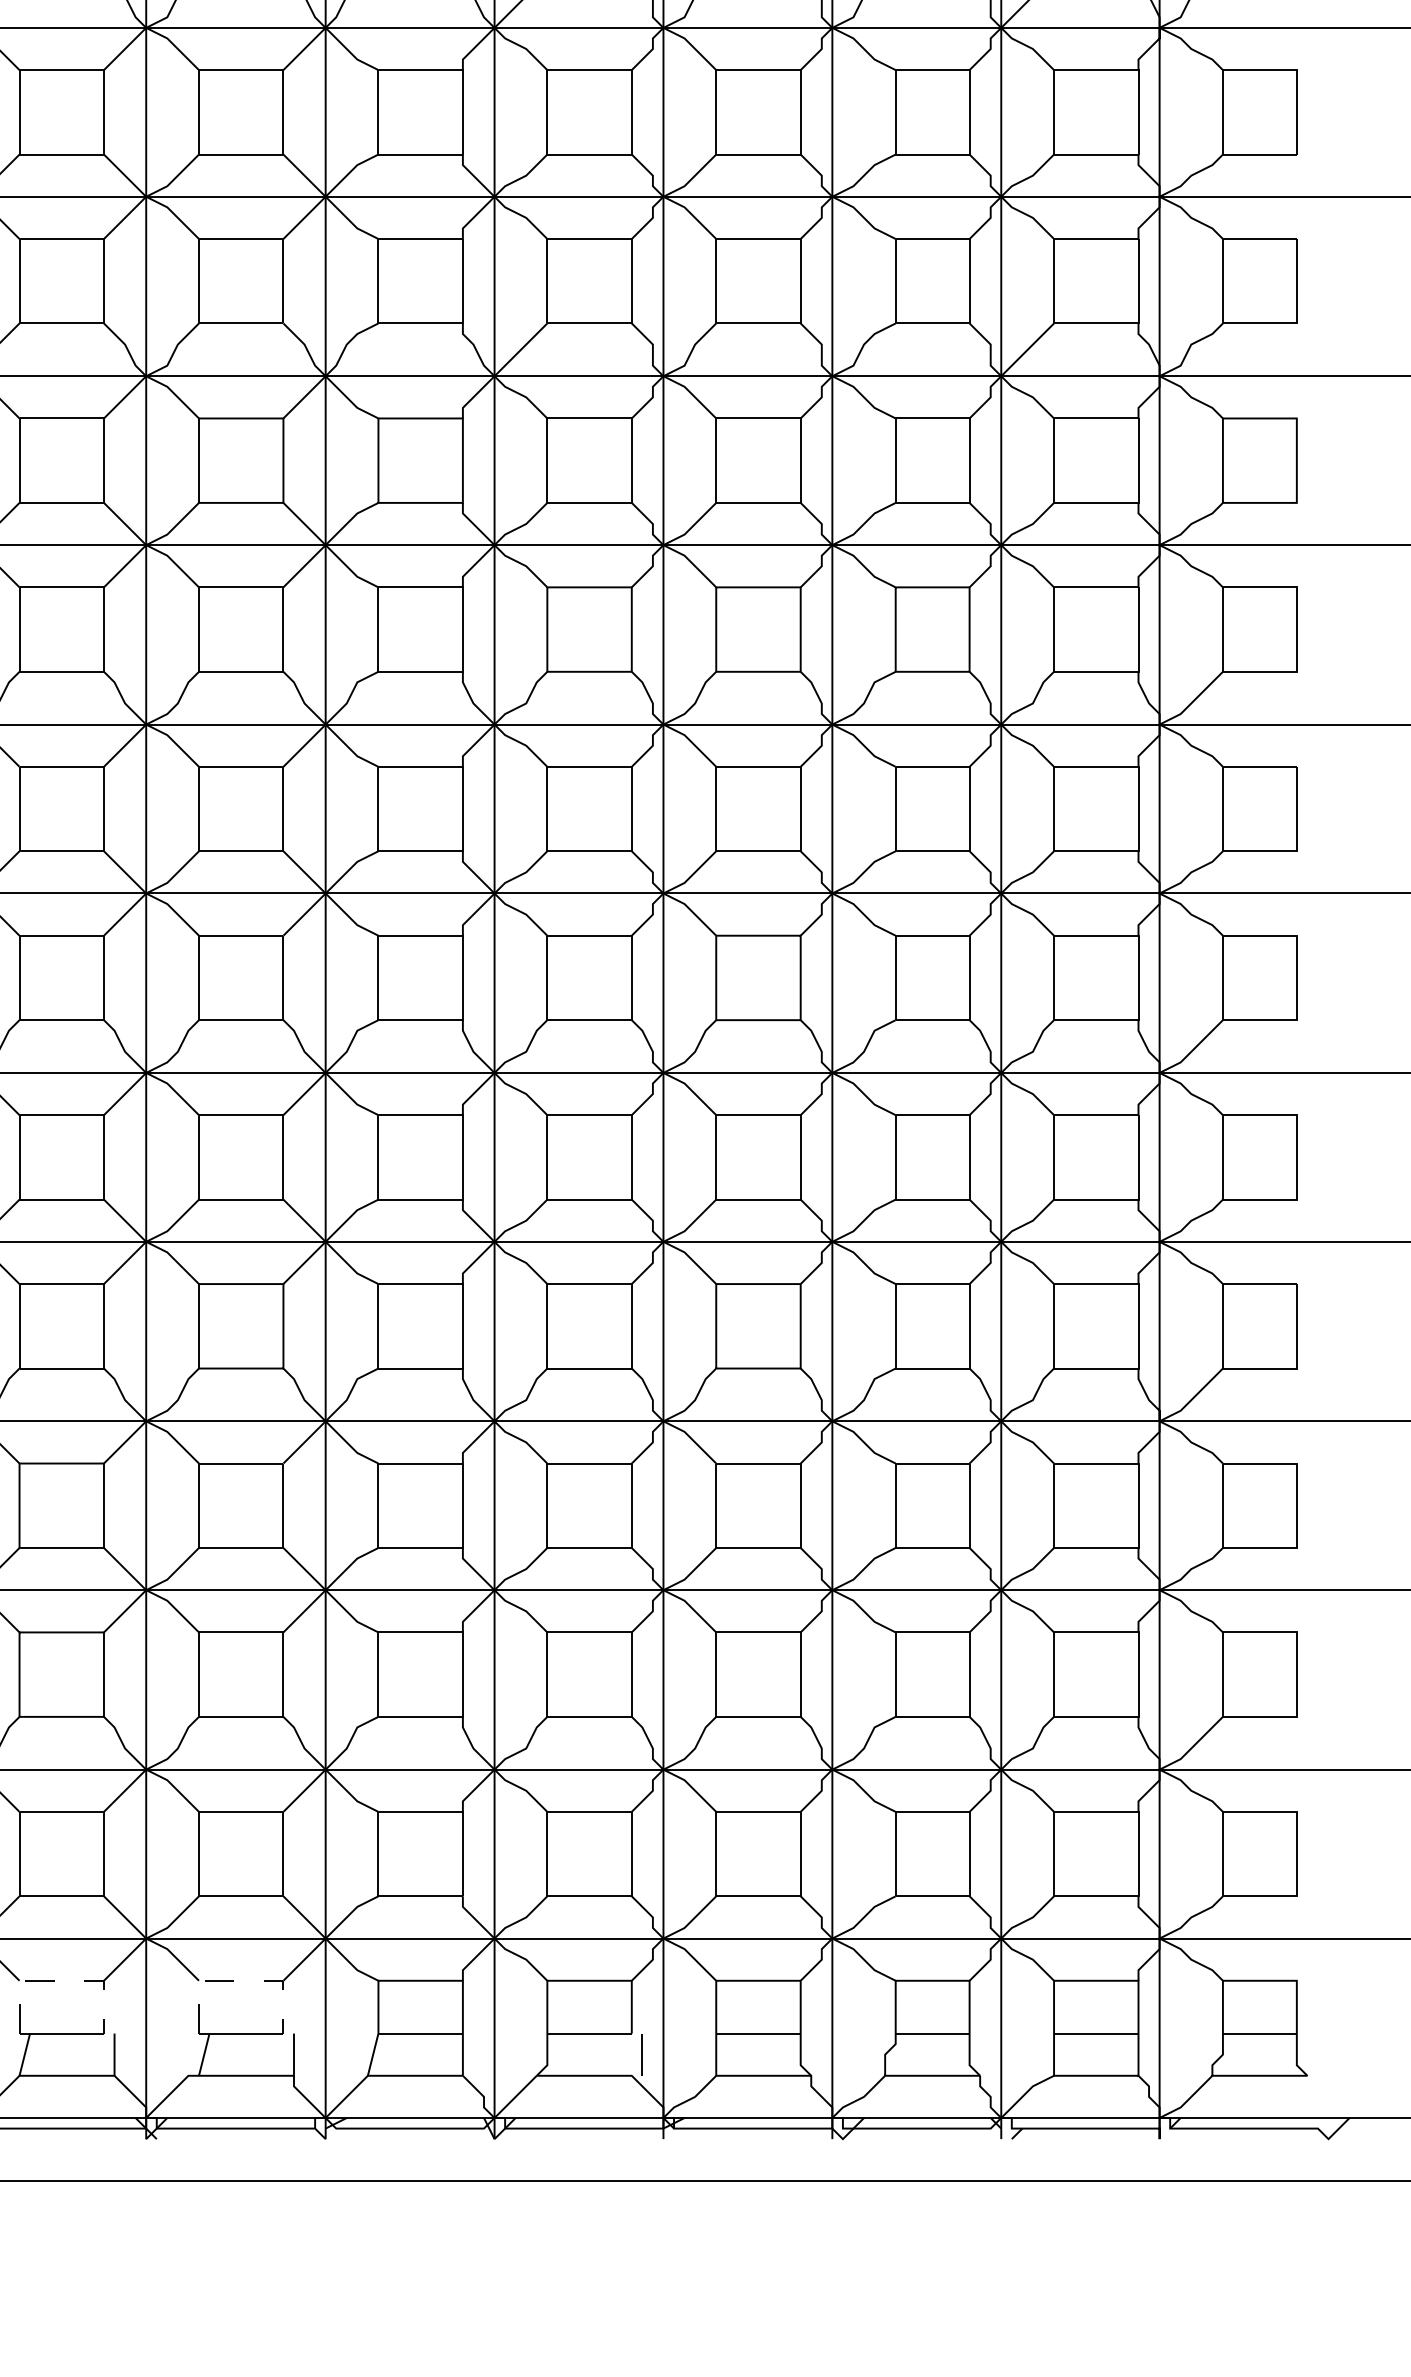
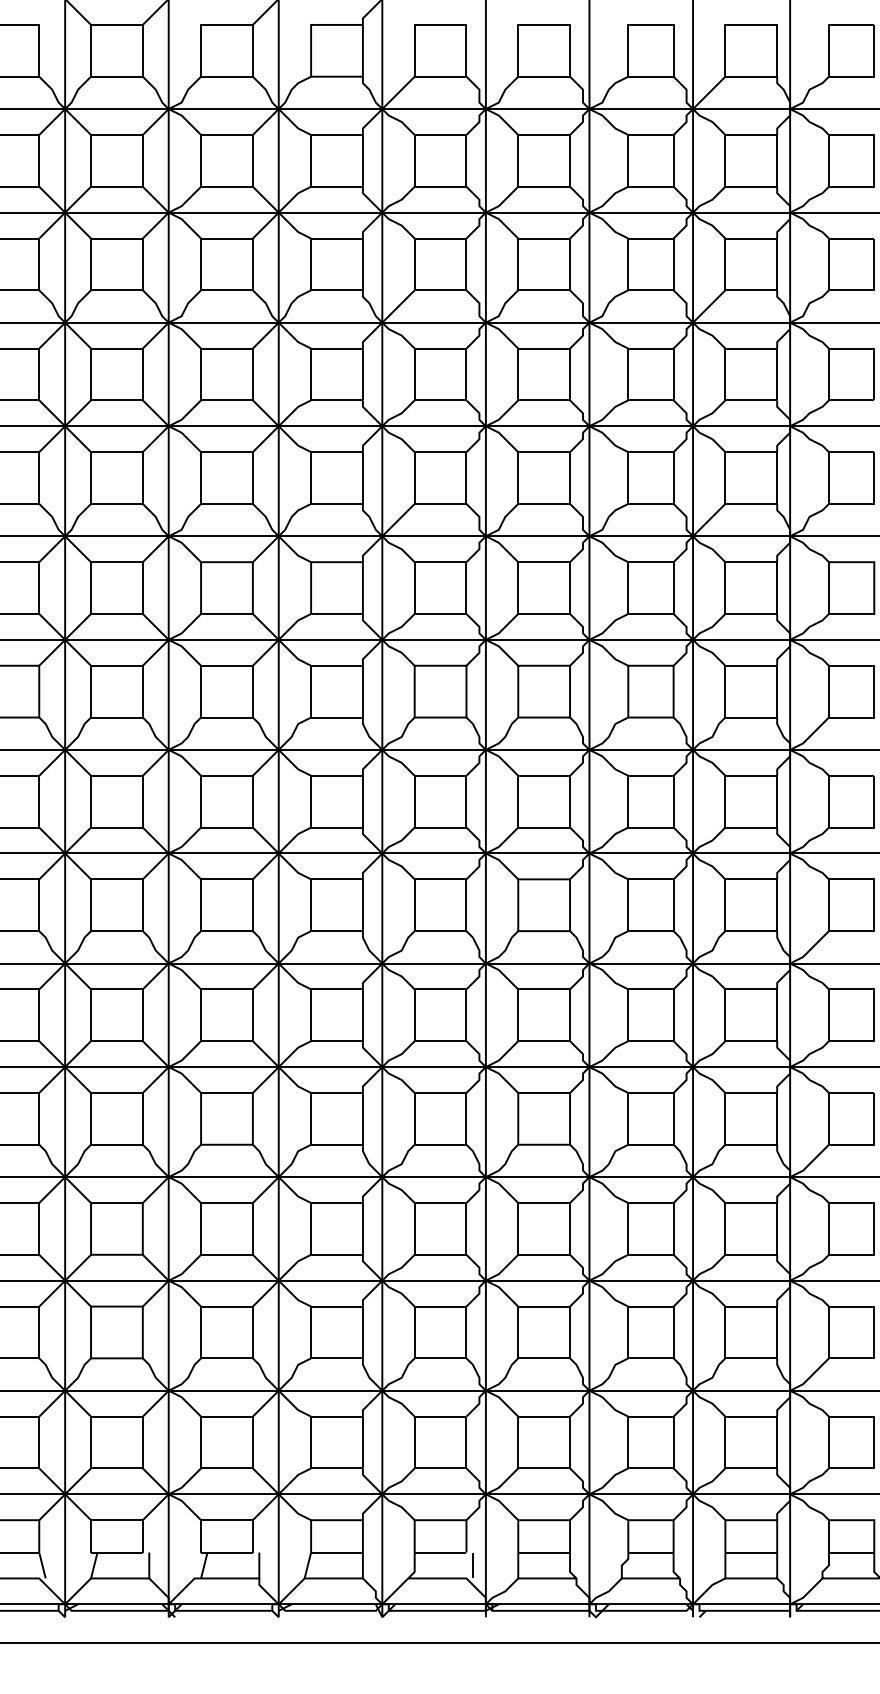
line: (61, 1981) -> (116, 1520), dashed -> solid
line: (240, 1981) -> (226, 1520), dashed -> solid

